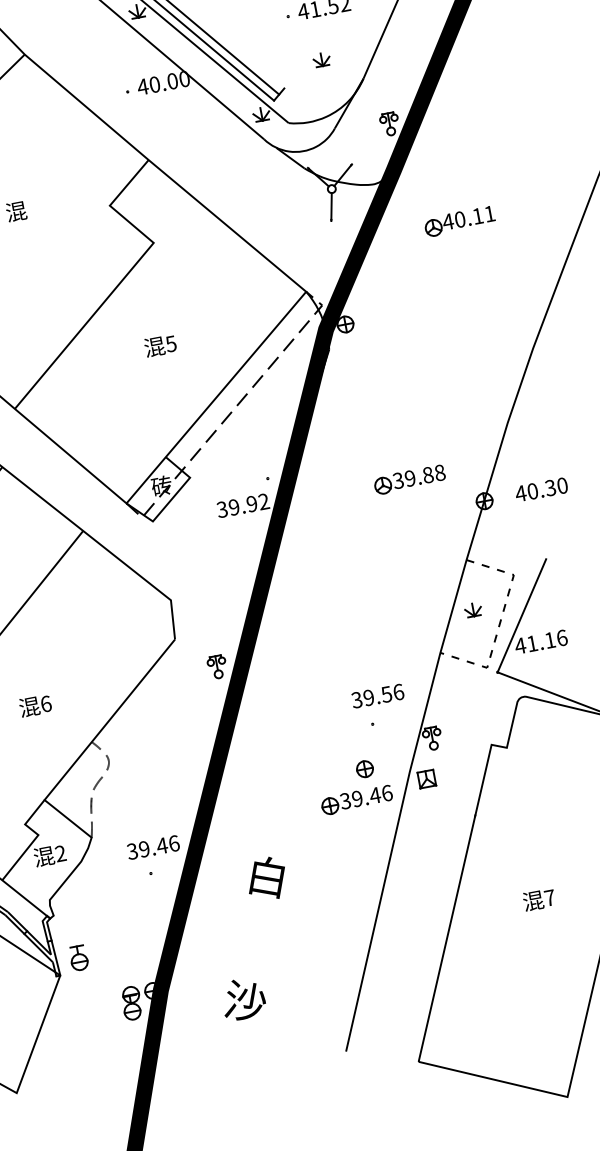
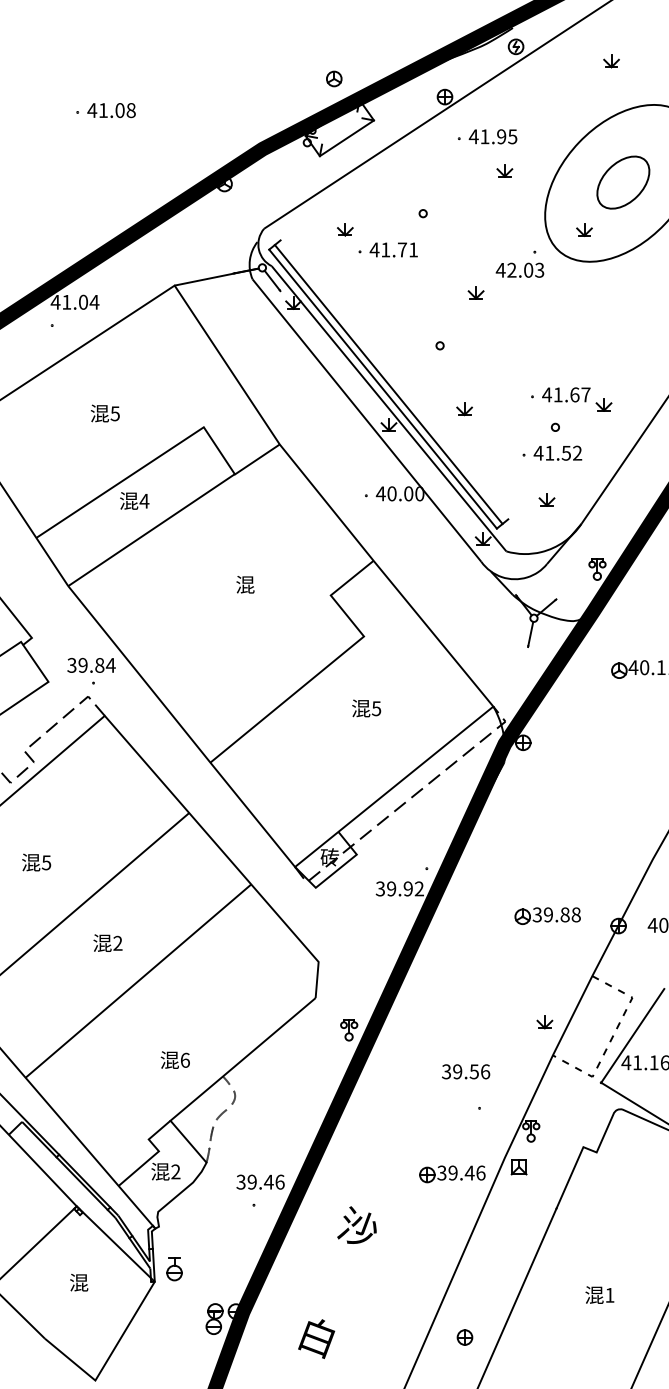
text: (160, 345) -> (366, 708), moved
part: (409, 479) -> (547, 915), moved
part: (472, 610) -> (544, 1022), moved
text: (378, 695) -> (466, 1071), moved
text: (34, 705) -> (174, 1059), moved
part: (364, 769) -> (464, 1337), moved
text: (265, 877) -> (356, 1228), 白 -> 沙
text: (549, 898) -> (609, 1295), 7 -> 1
text: (243, 1001) -> (315, 1336), 沙 -> 白

